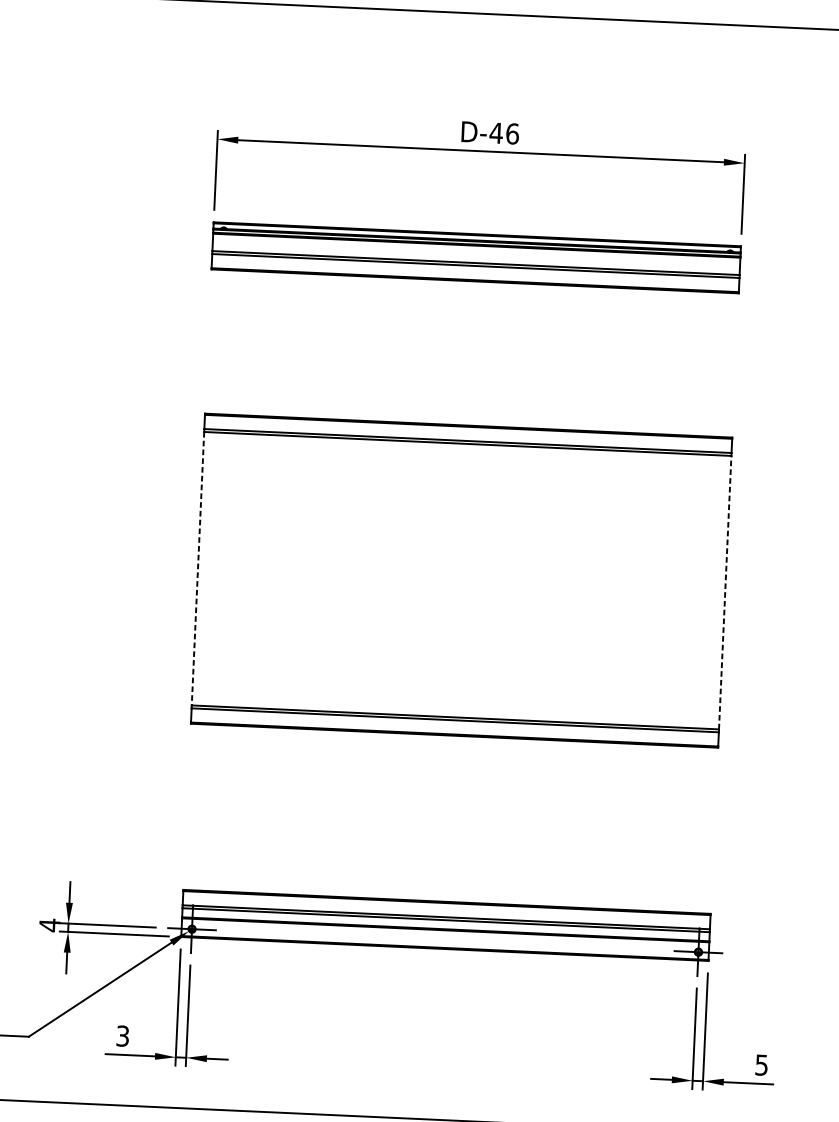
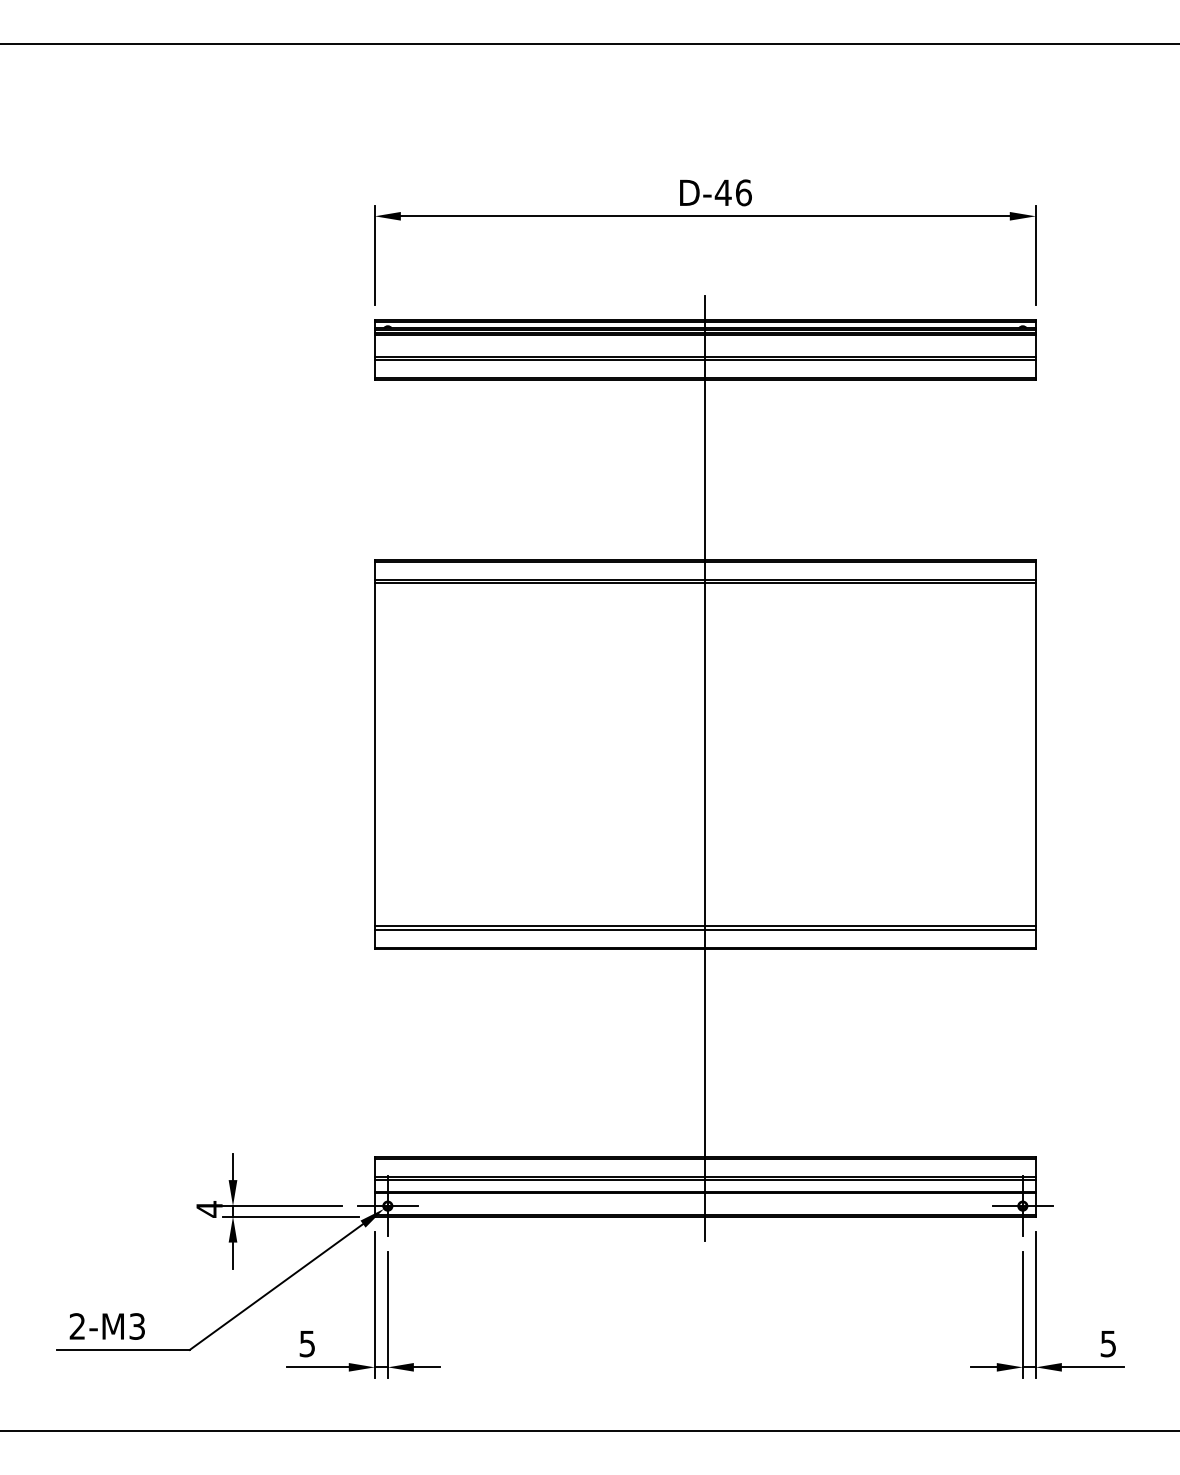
line: (197, 569) -> (374, 755), dashed -> solid
line: (461, 591) -> (705, 768), added
line: (724, 592) -> (1035, 754), dashed -> solid
text: (122, 1035) -> (307, 1343), 3 -> 5

